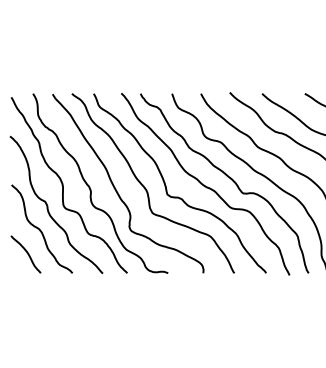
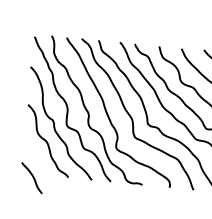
curve: (26, 253) -> (32, 177), moved

